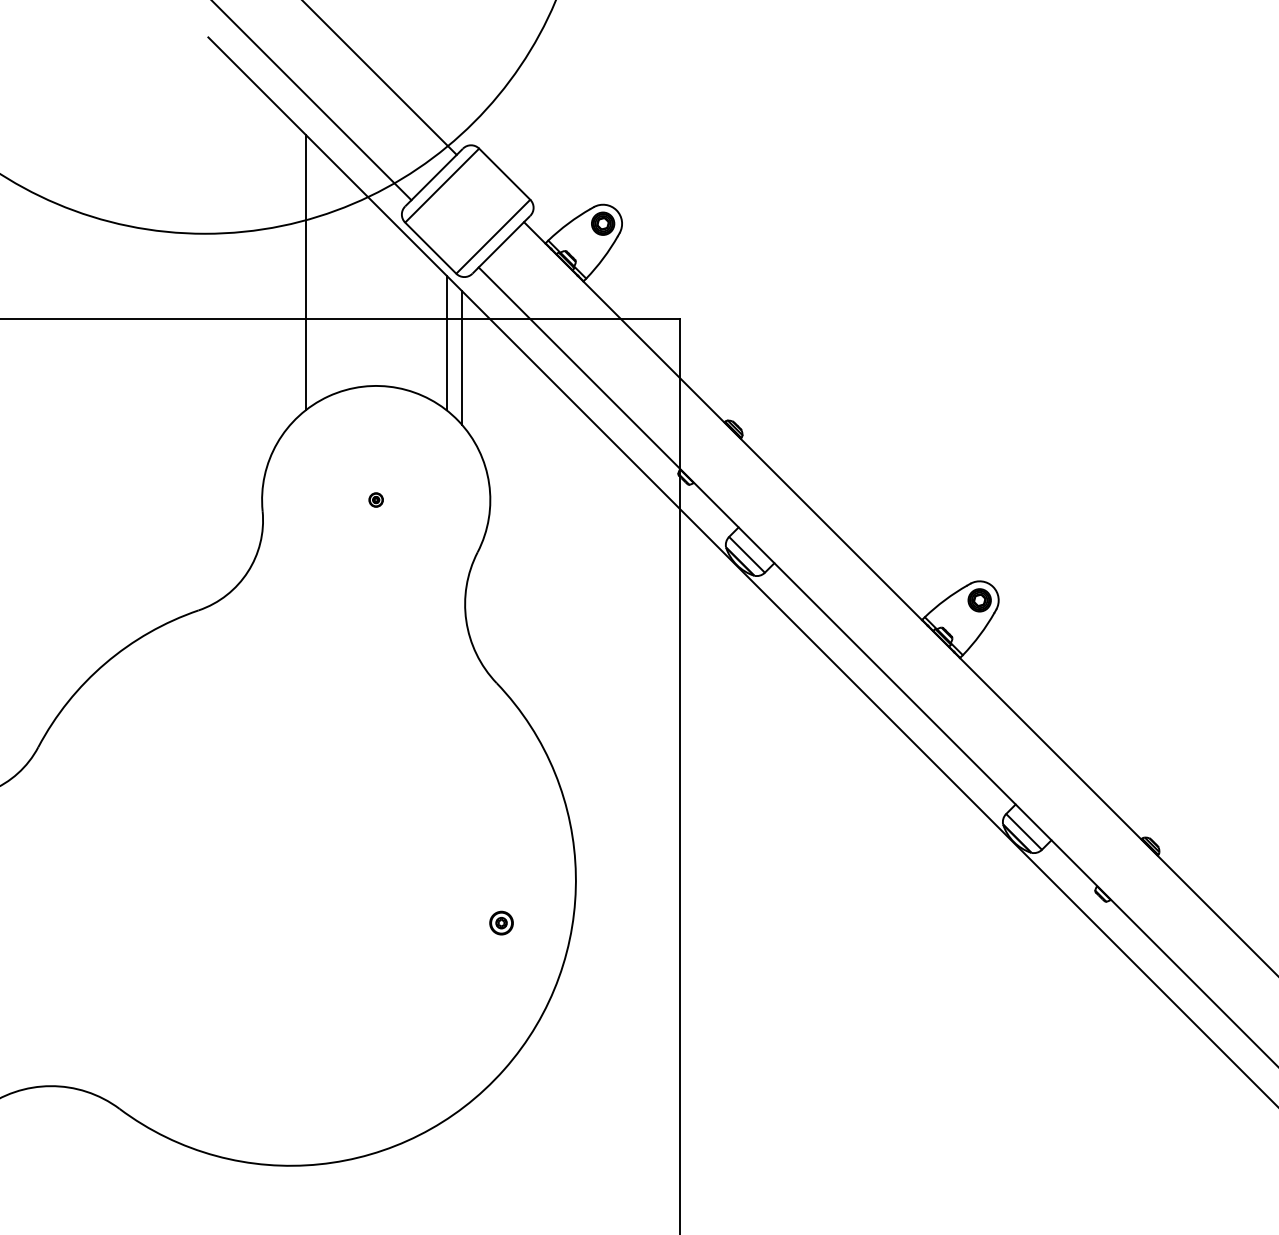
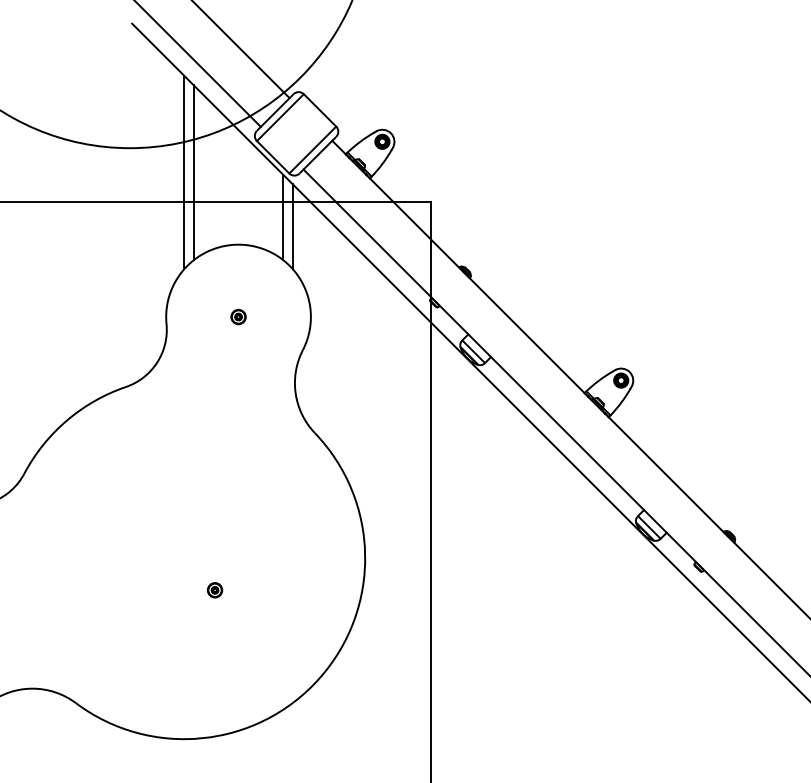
line: (290, 272) -> (184, 172), added
part: (376, 499) -> (238, 316), size x1.67
part: (500, 923) -> (214, 590), moved

